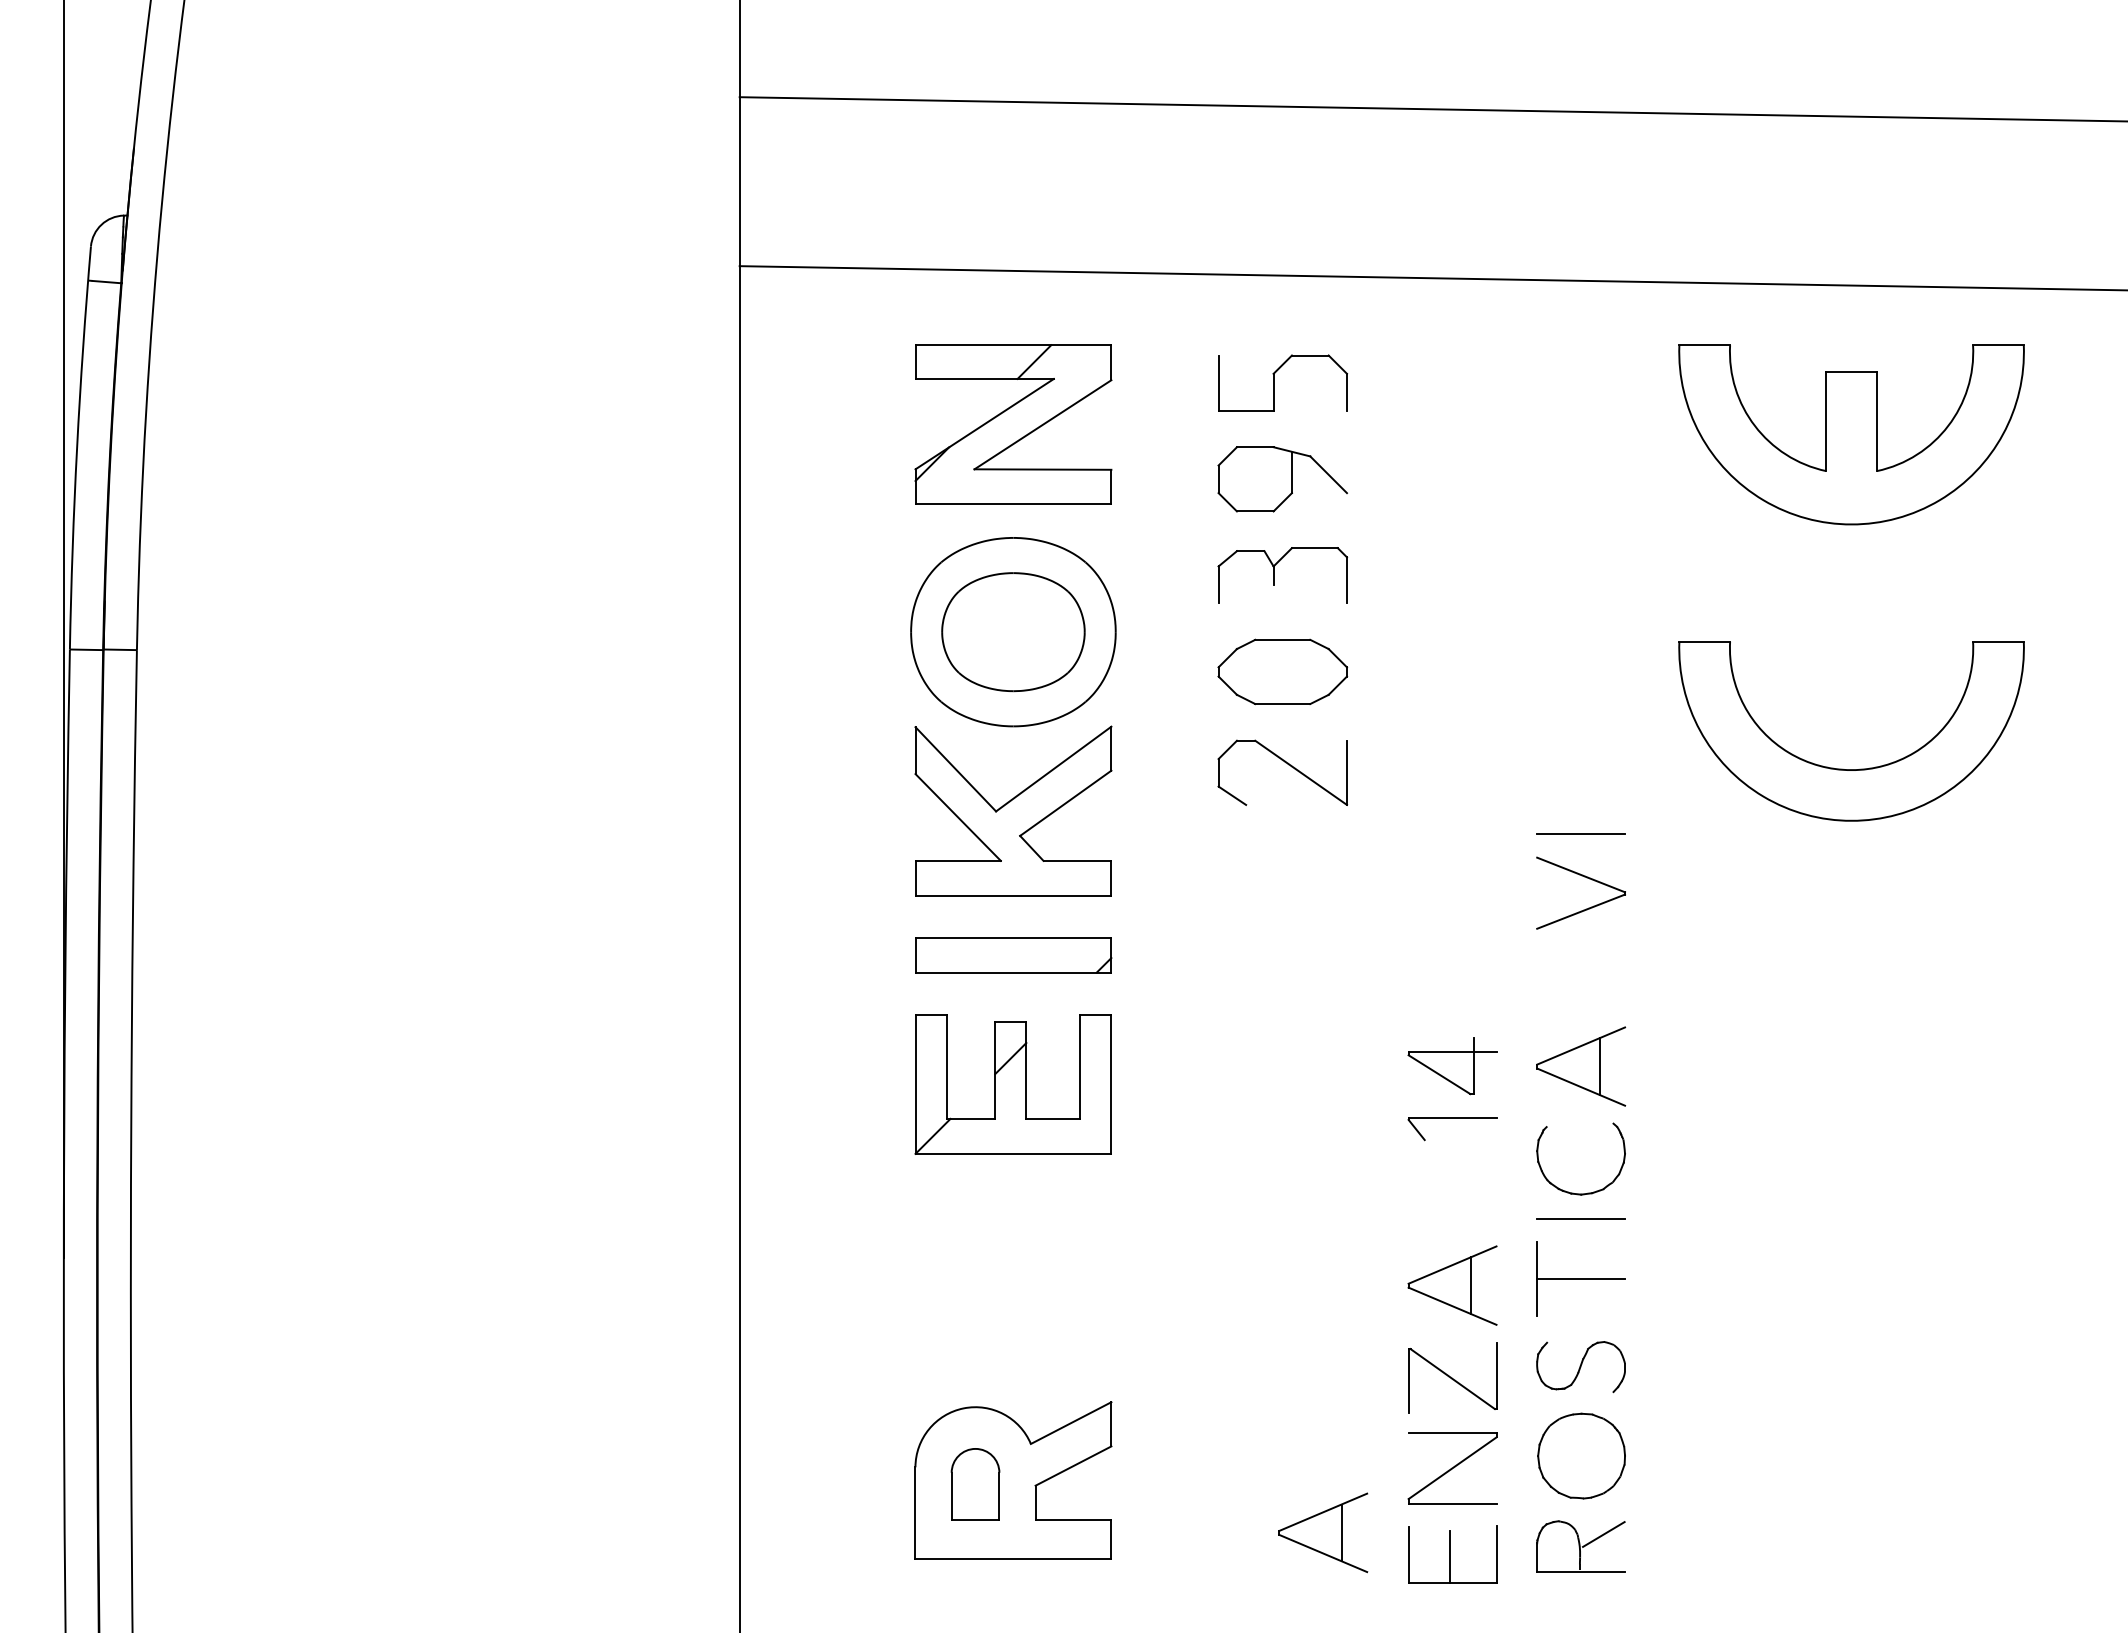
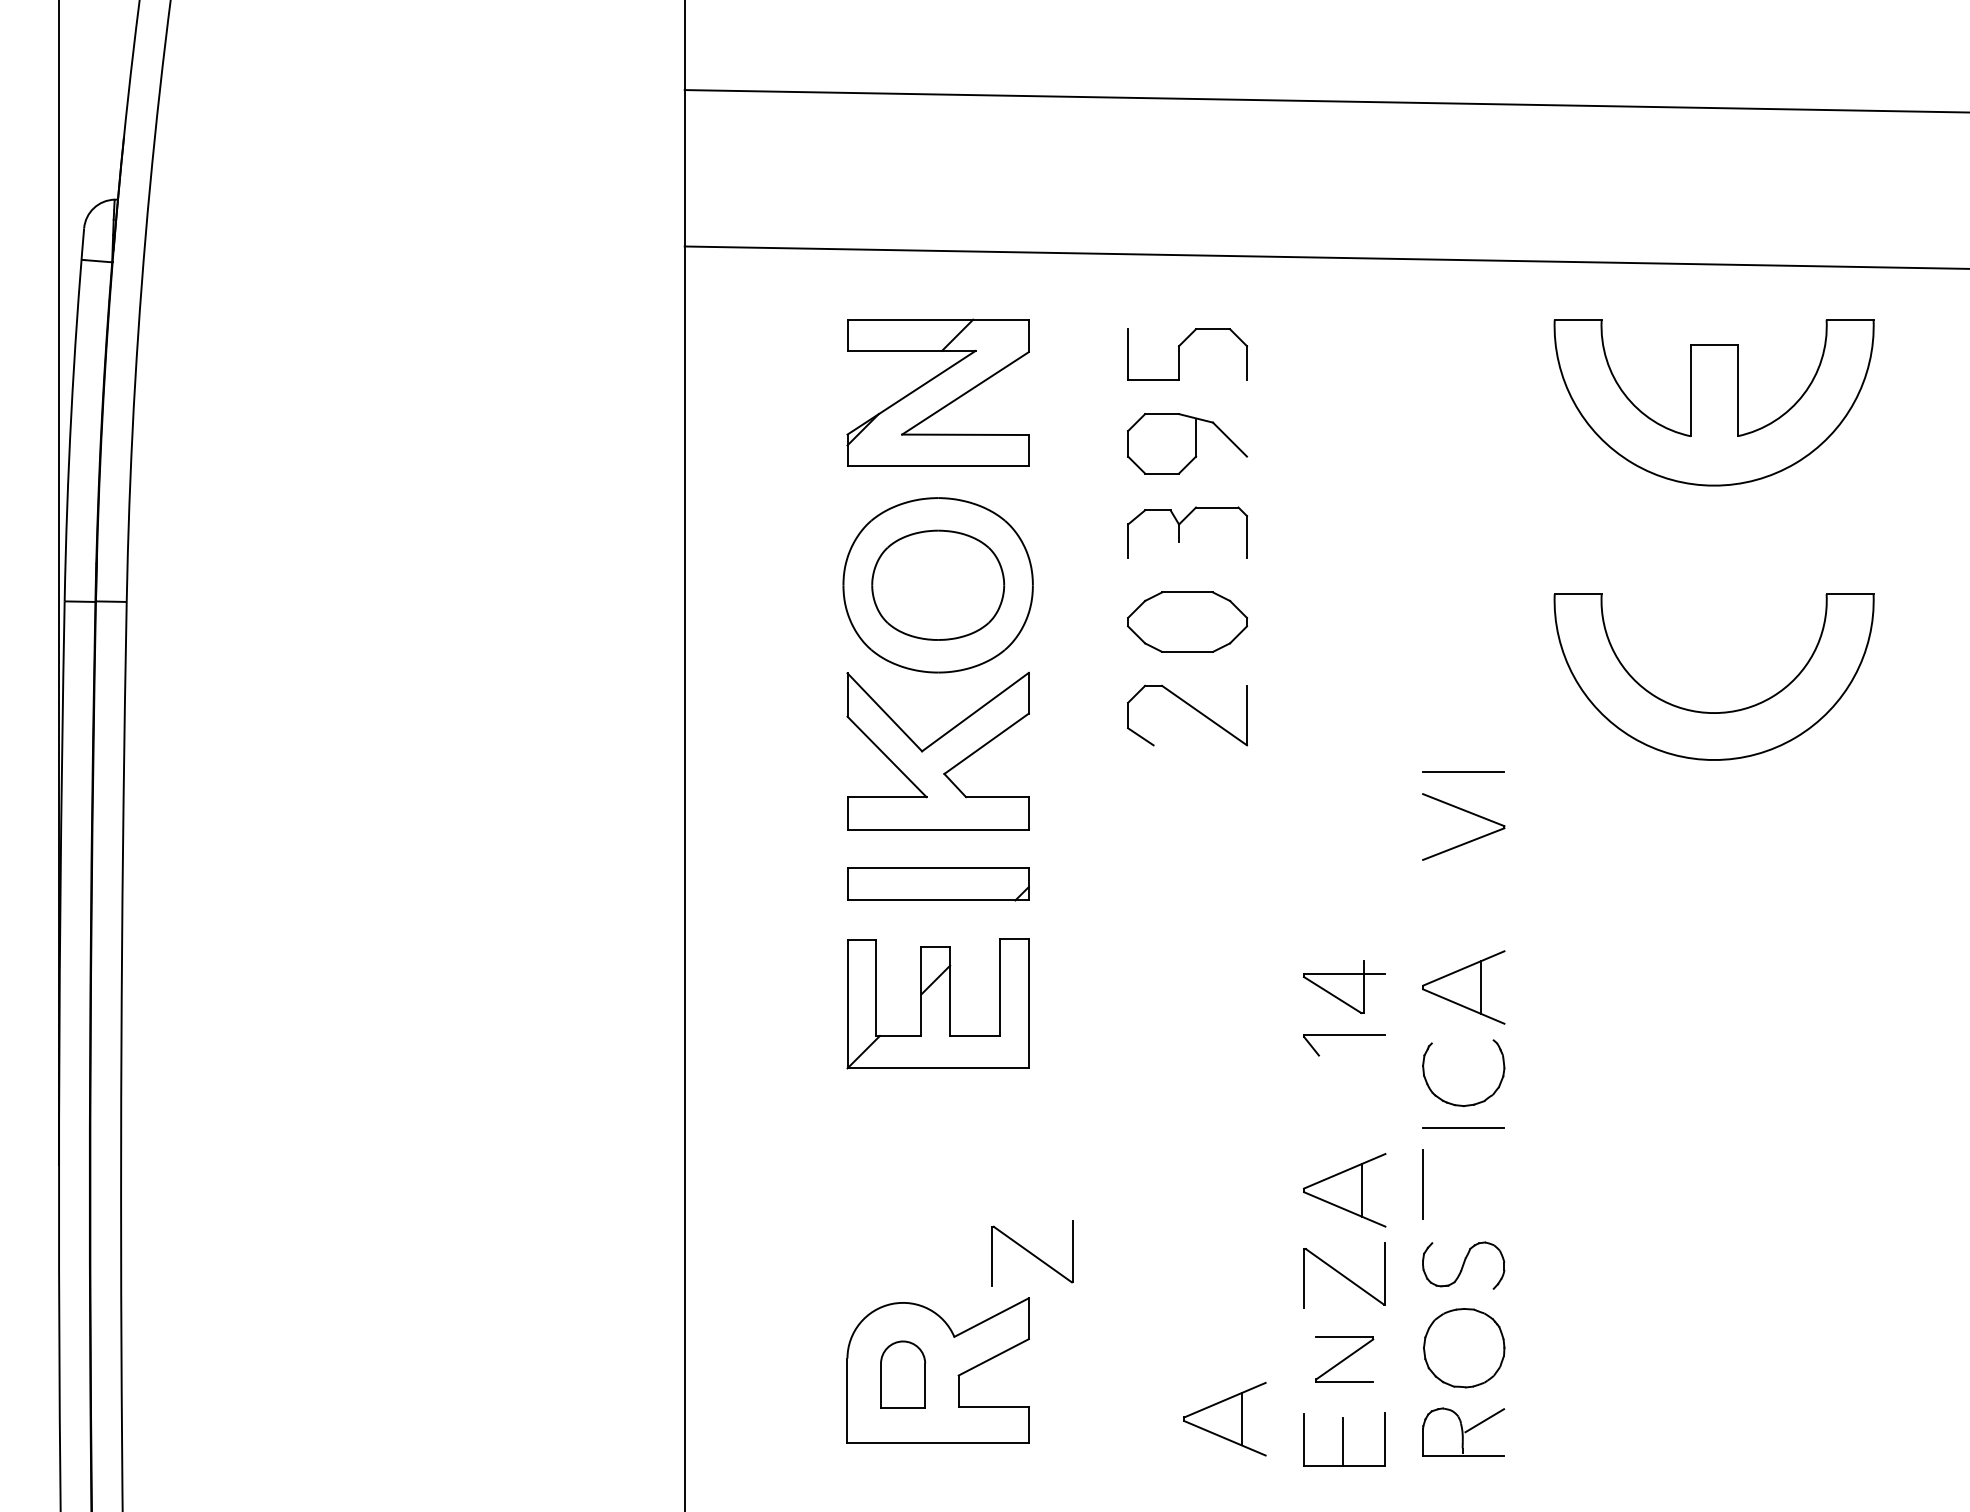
line: (1581, 1278) -> (1464, 1183), removed
part: (1115, 1353) -> (1032, 1253), added
part: (1452, 1468) -> (1344, 1359), size x0.7

